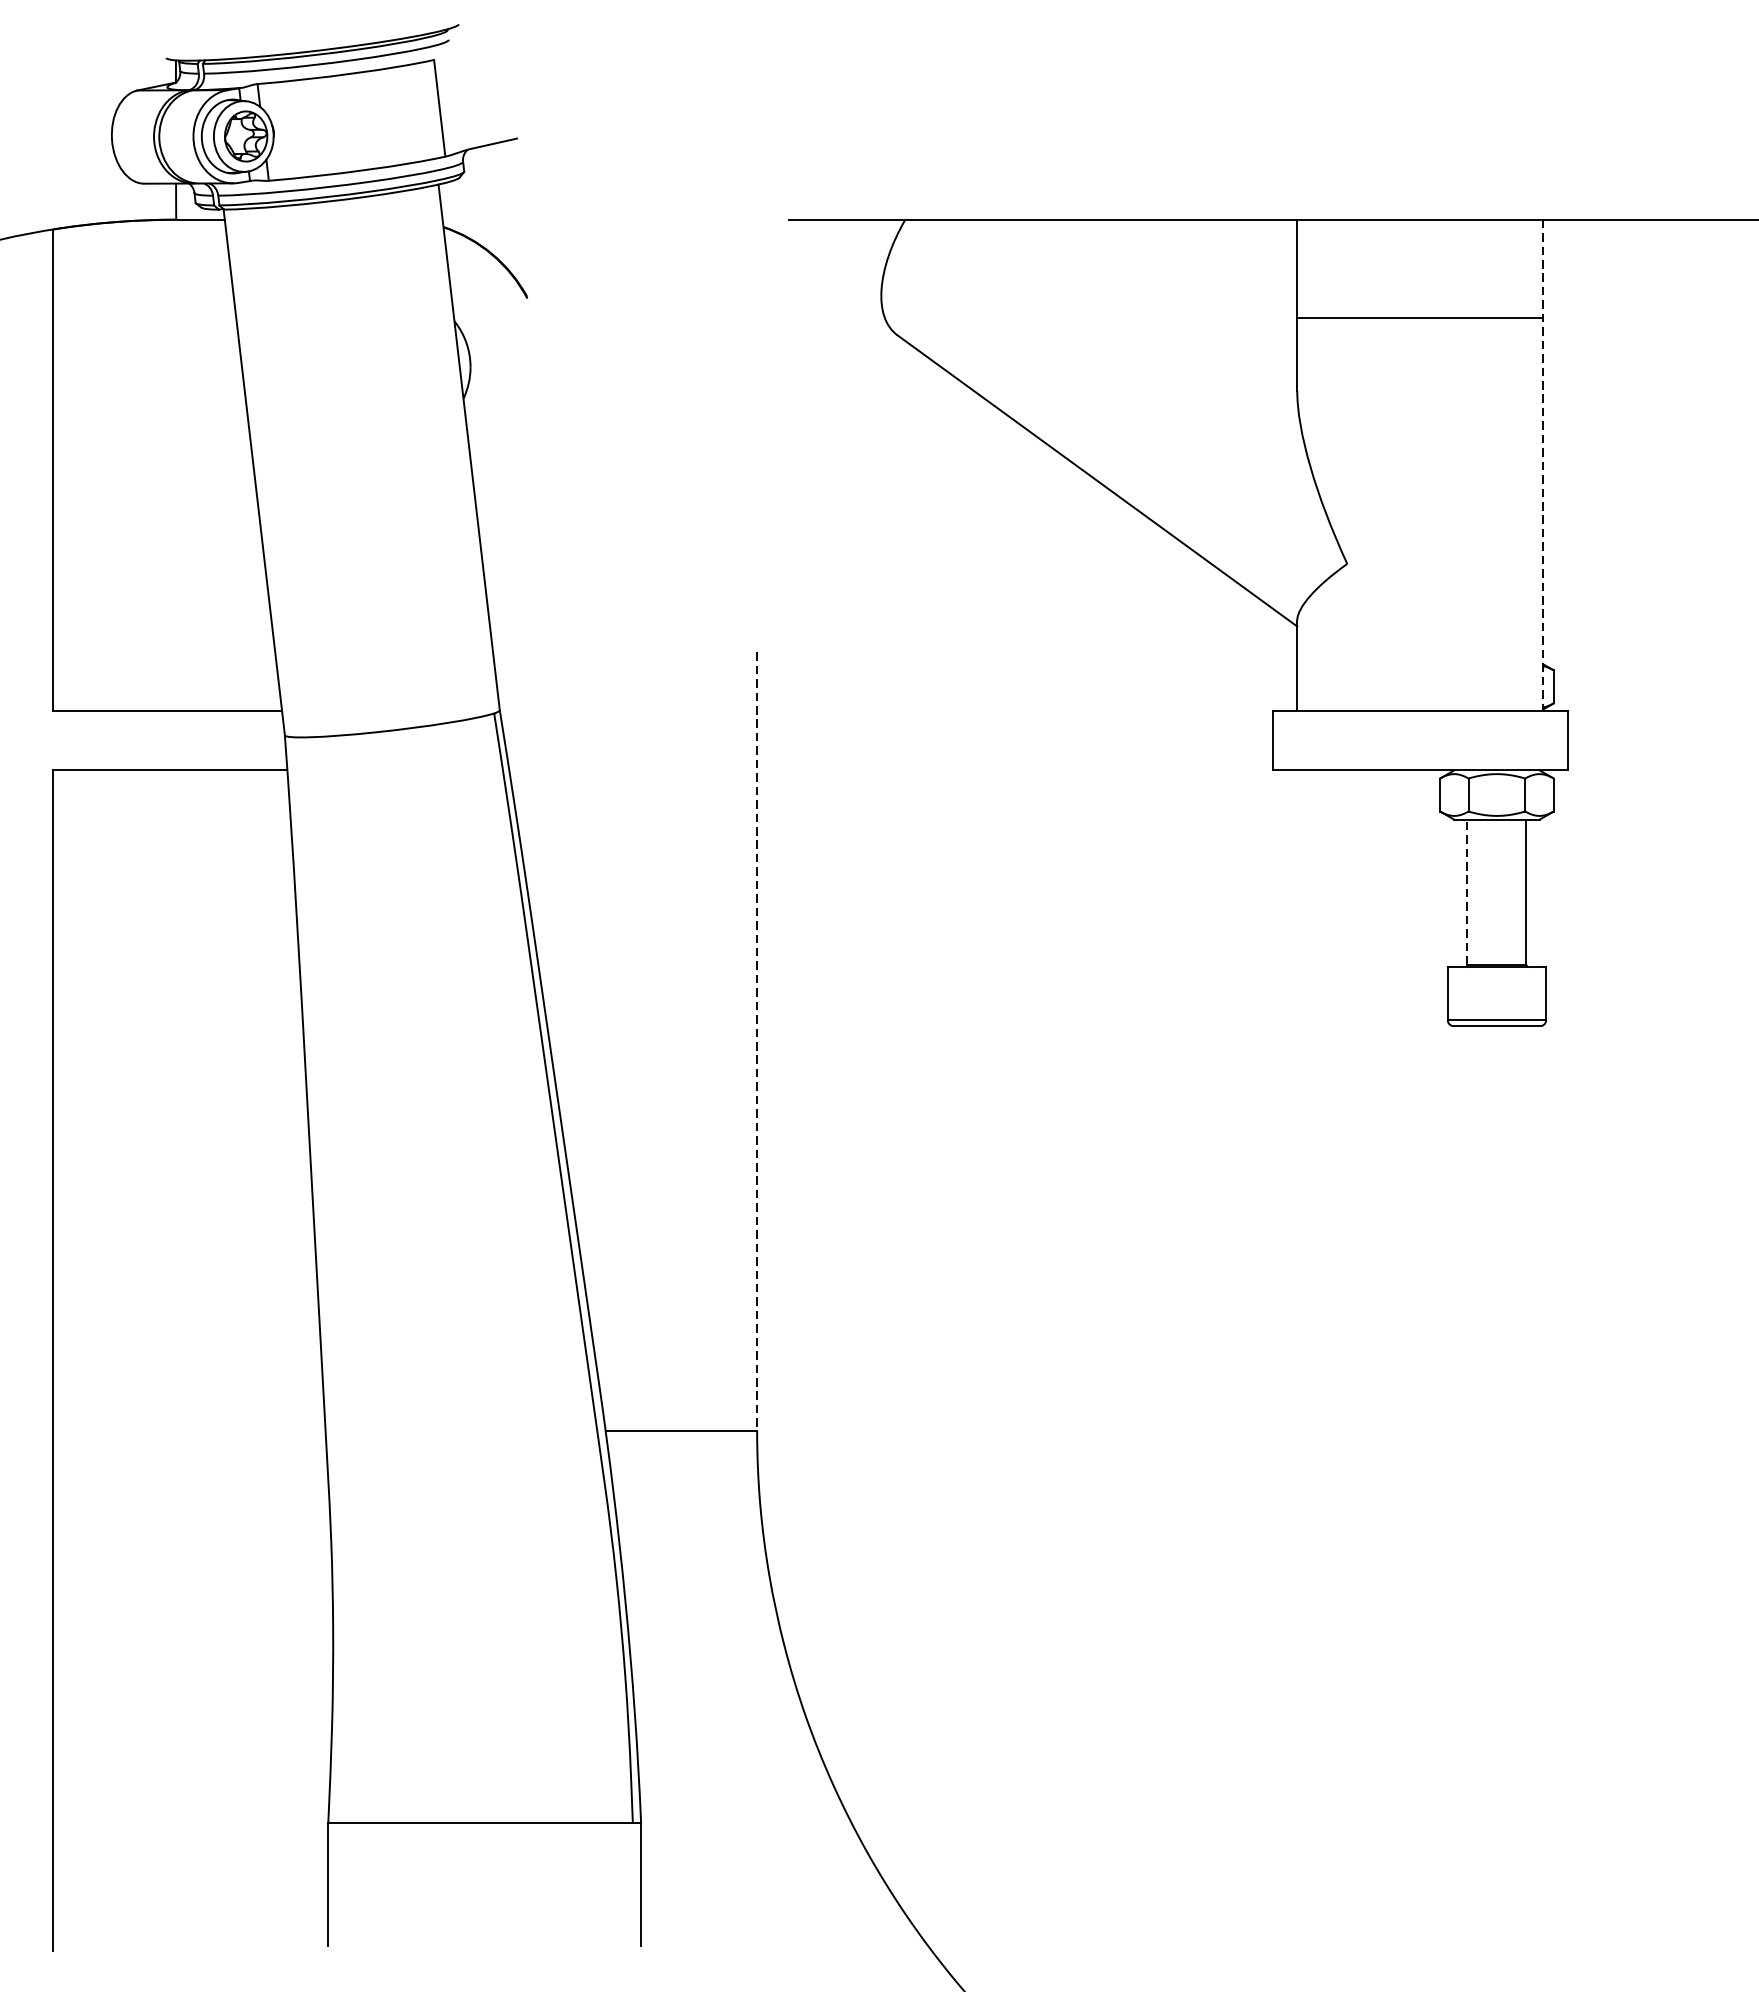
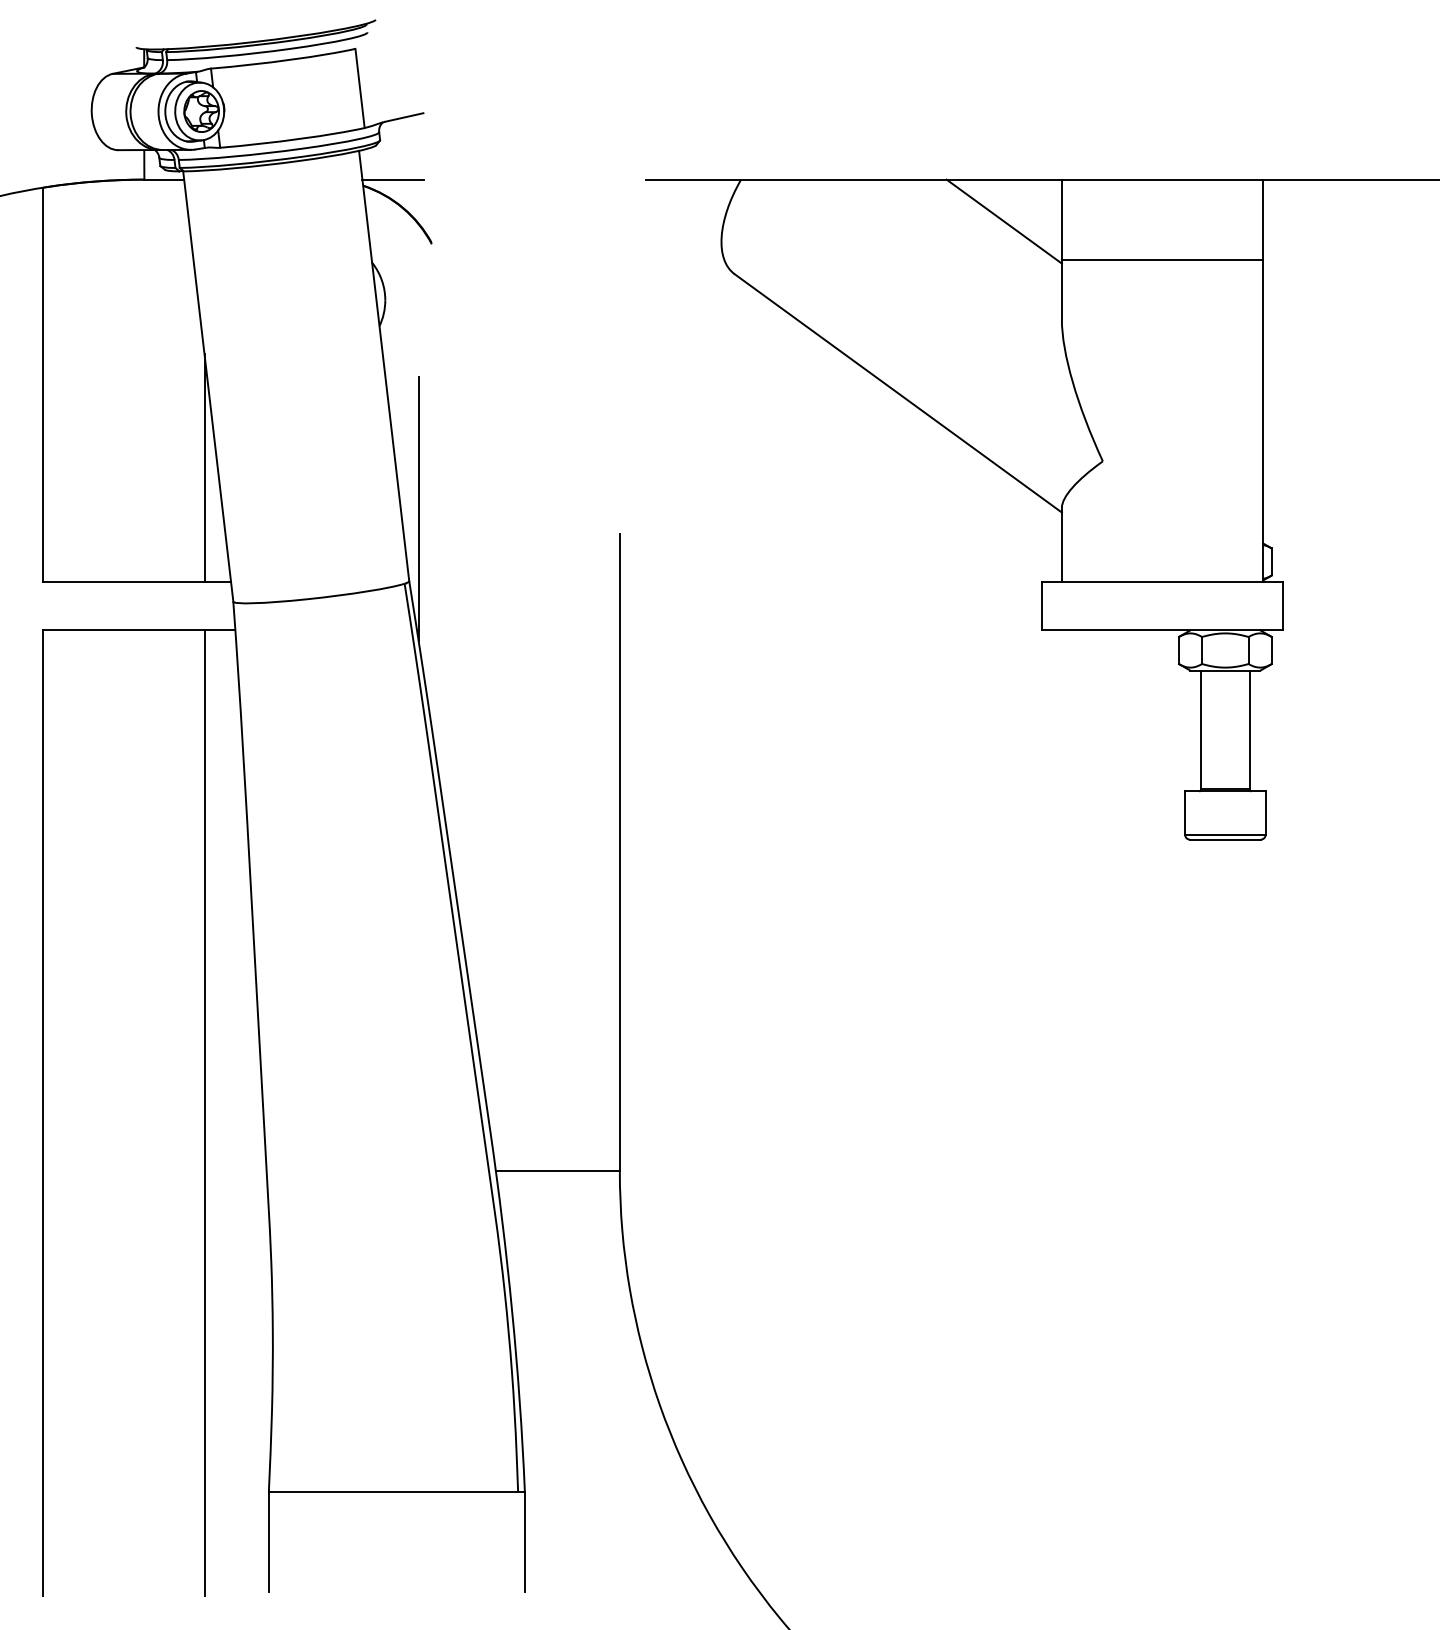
line: (480, 219) -> (393, 179), added
line: (1225, 270) -> (1003, 221), added
line: (1543, 466) -> (1263, 381), dashed -> solid
line: (249, 572) -> (204, 468), added
line: (511, 621) -> (418, 508), added
line: (1467, 891) -> (1201, 729), dashed -> solid
line: (756, 1041) -> (619, 852), dashed -> solid
line: (249, 1360) -> (204, 1113), added

